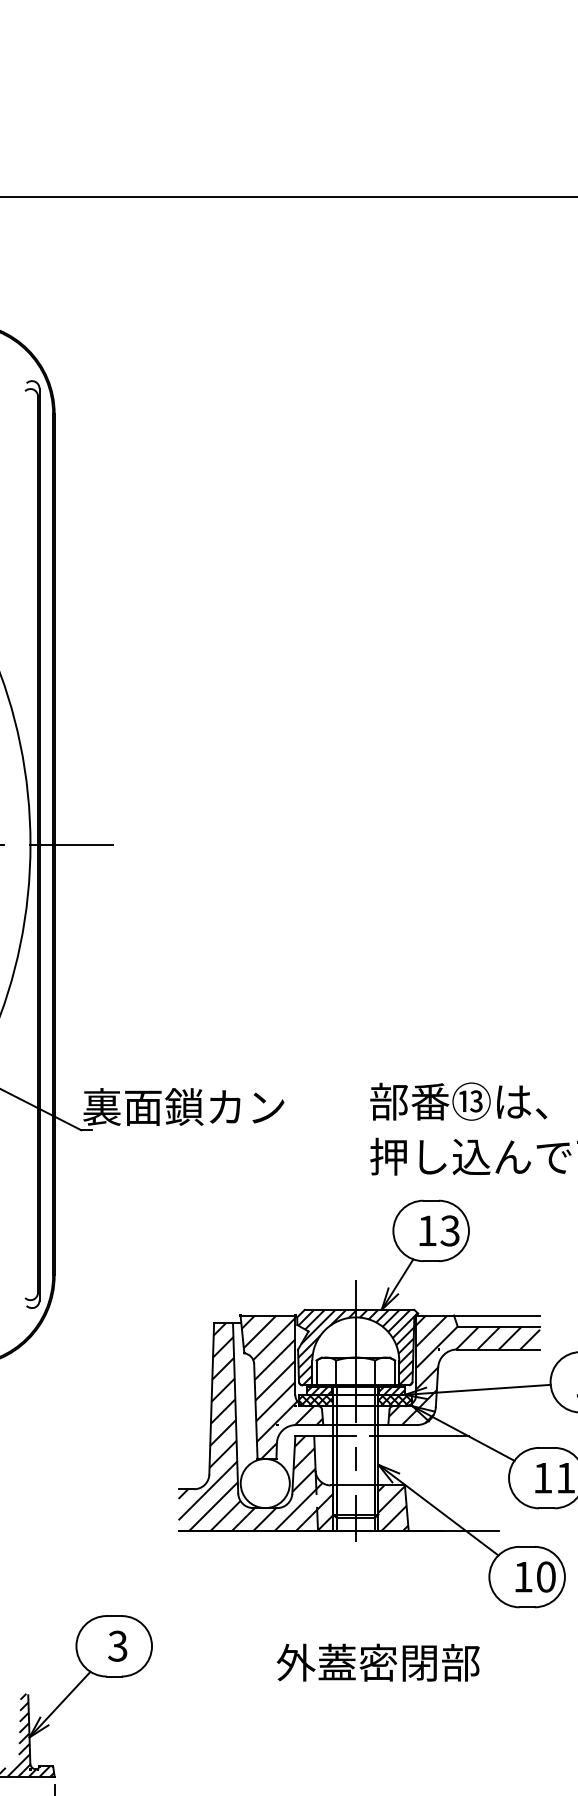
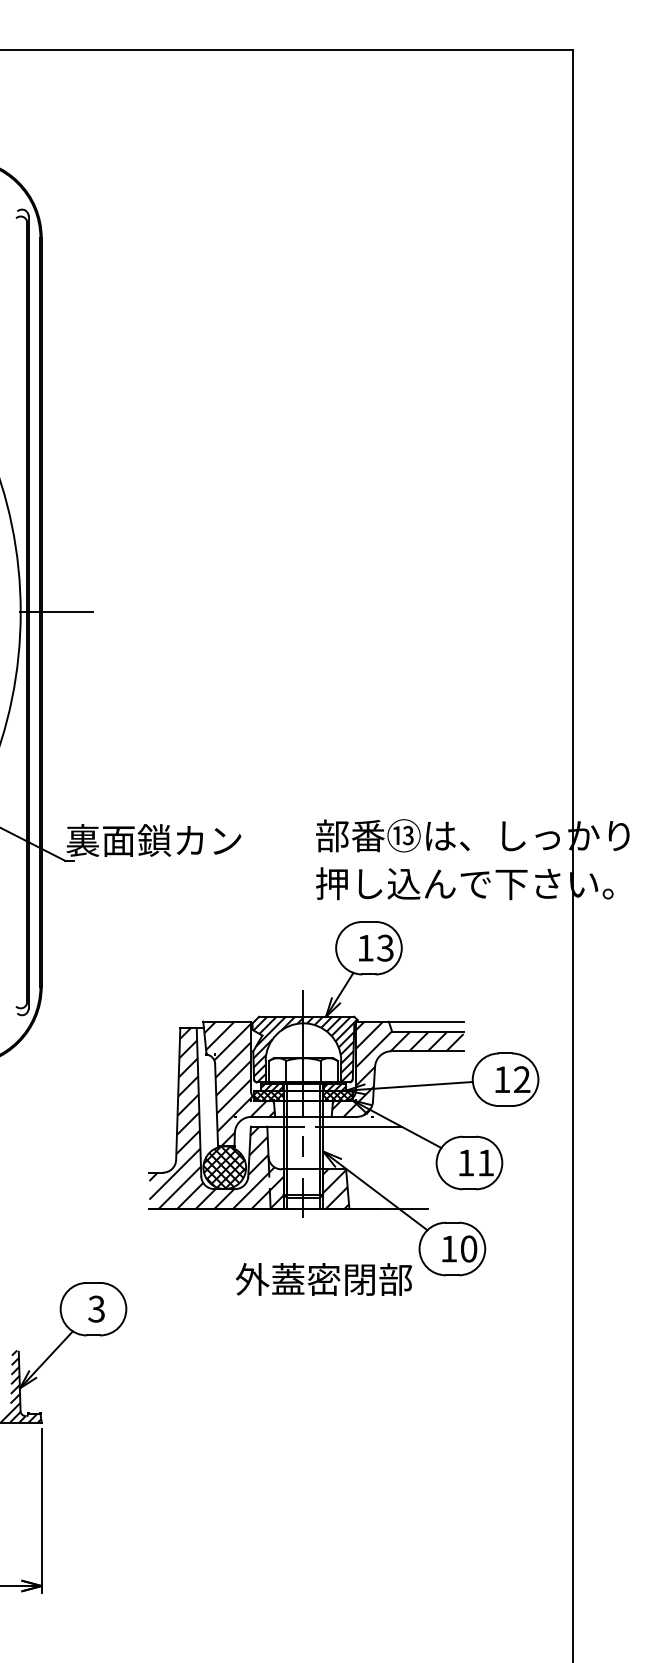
hatch: (264, 1483) -> (224, 1167), added
text: (377, 1662) -> (323, 1279), moved

